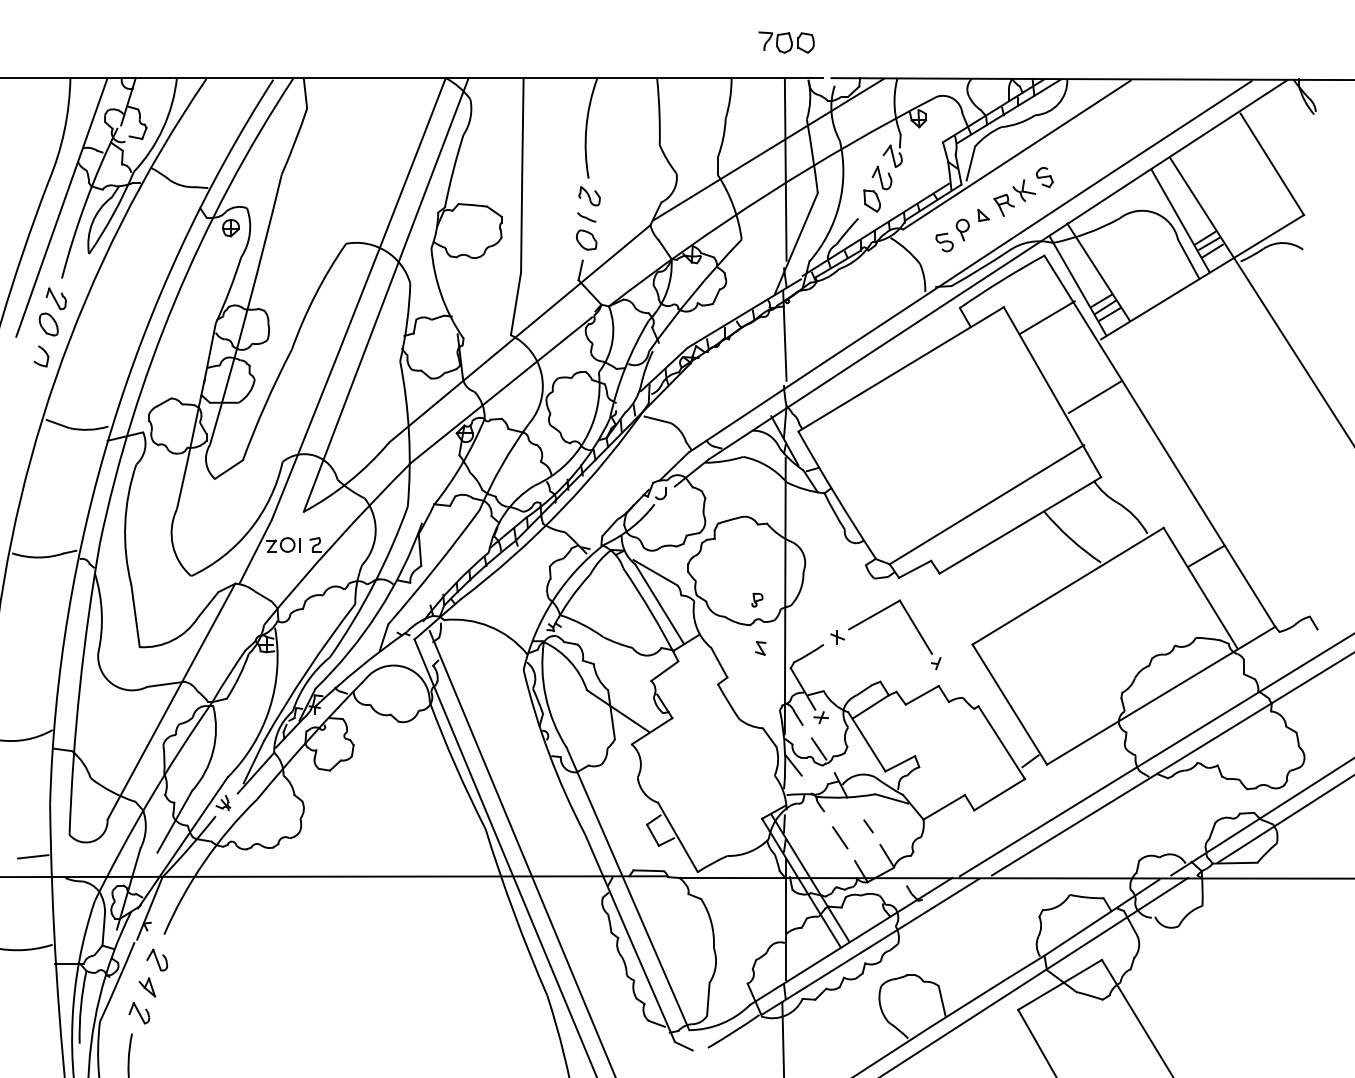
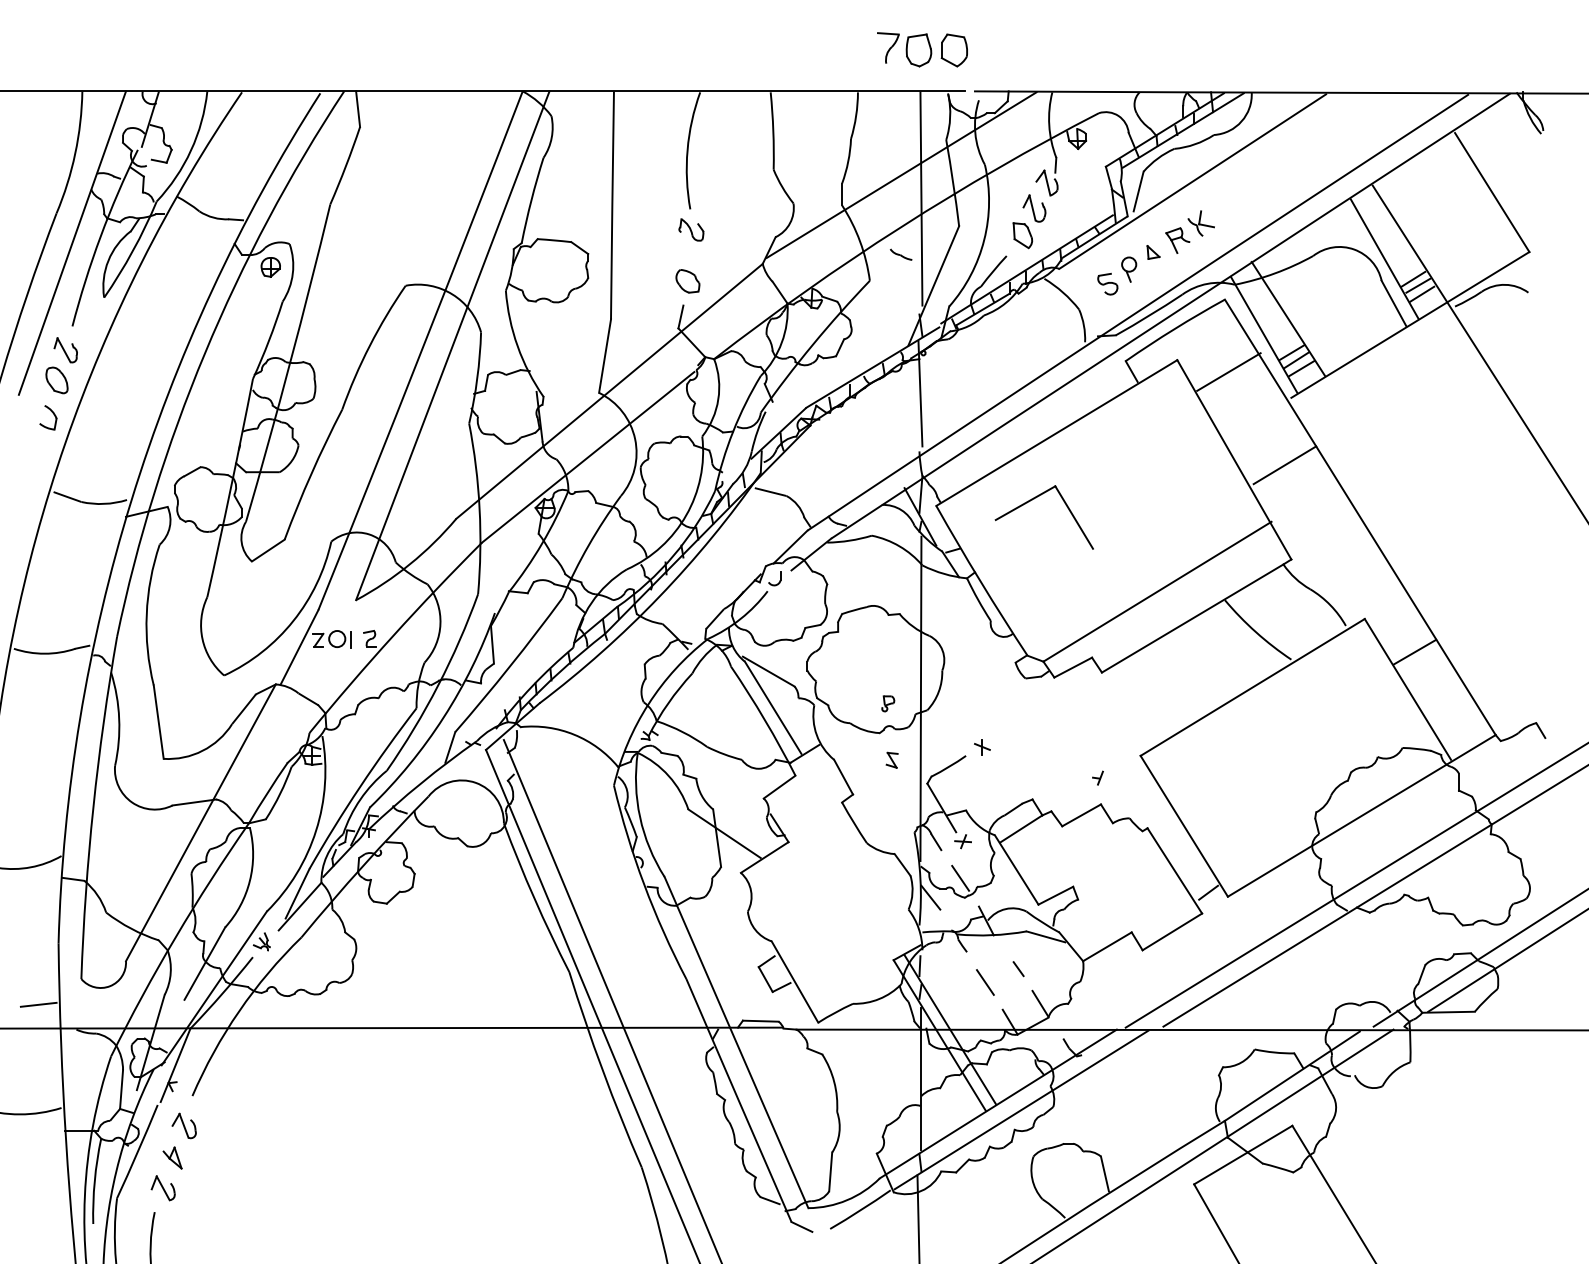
part: (786, 42) -> (922, 49), size x1.4
part: (1044, 177) -> (1225, 207), removed
part: (587, 217) -> (901, 254), moved
part: (882, 611) -> (1034, 499), moved

